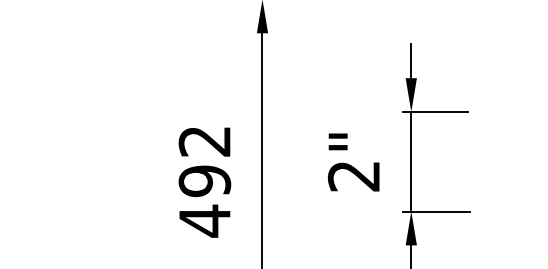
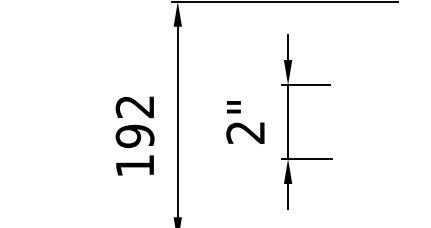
text: (204, 220) -> (134, 165), 492 -> 192

